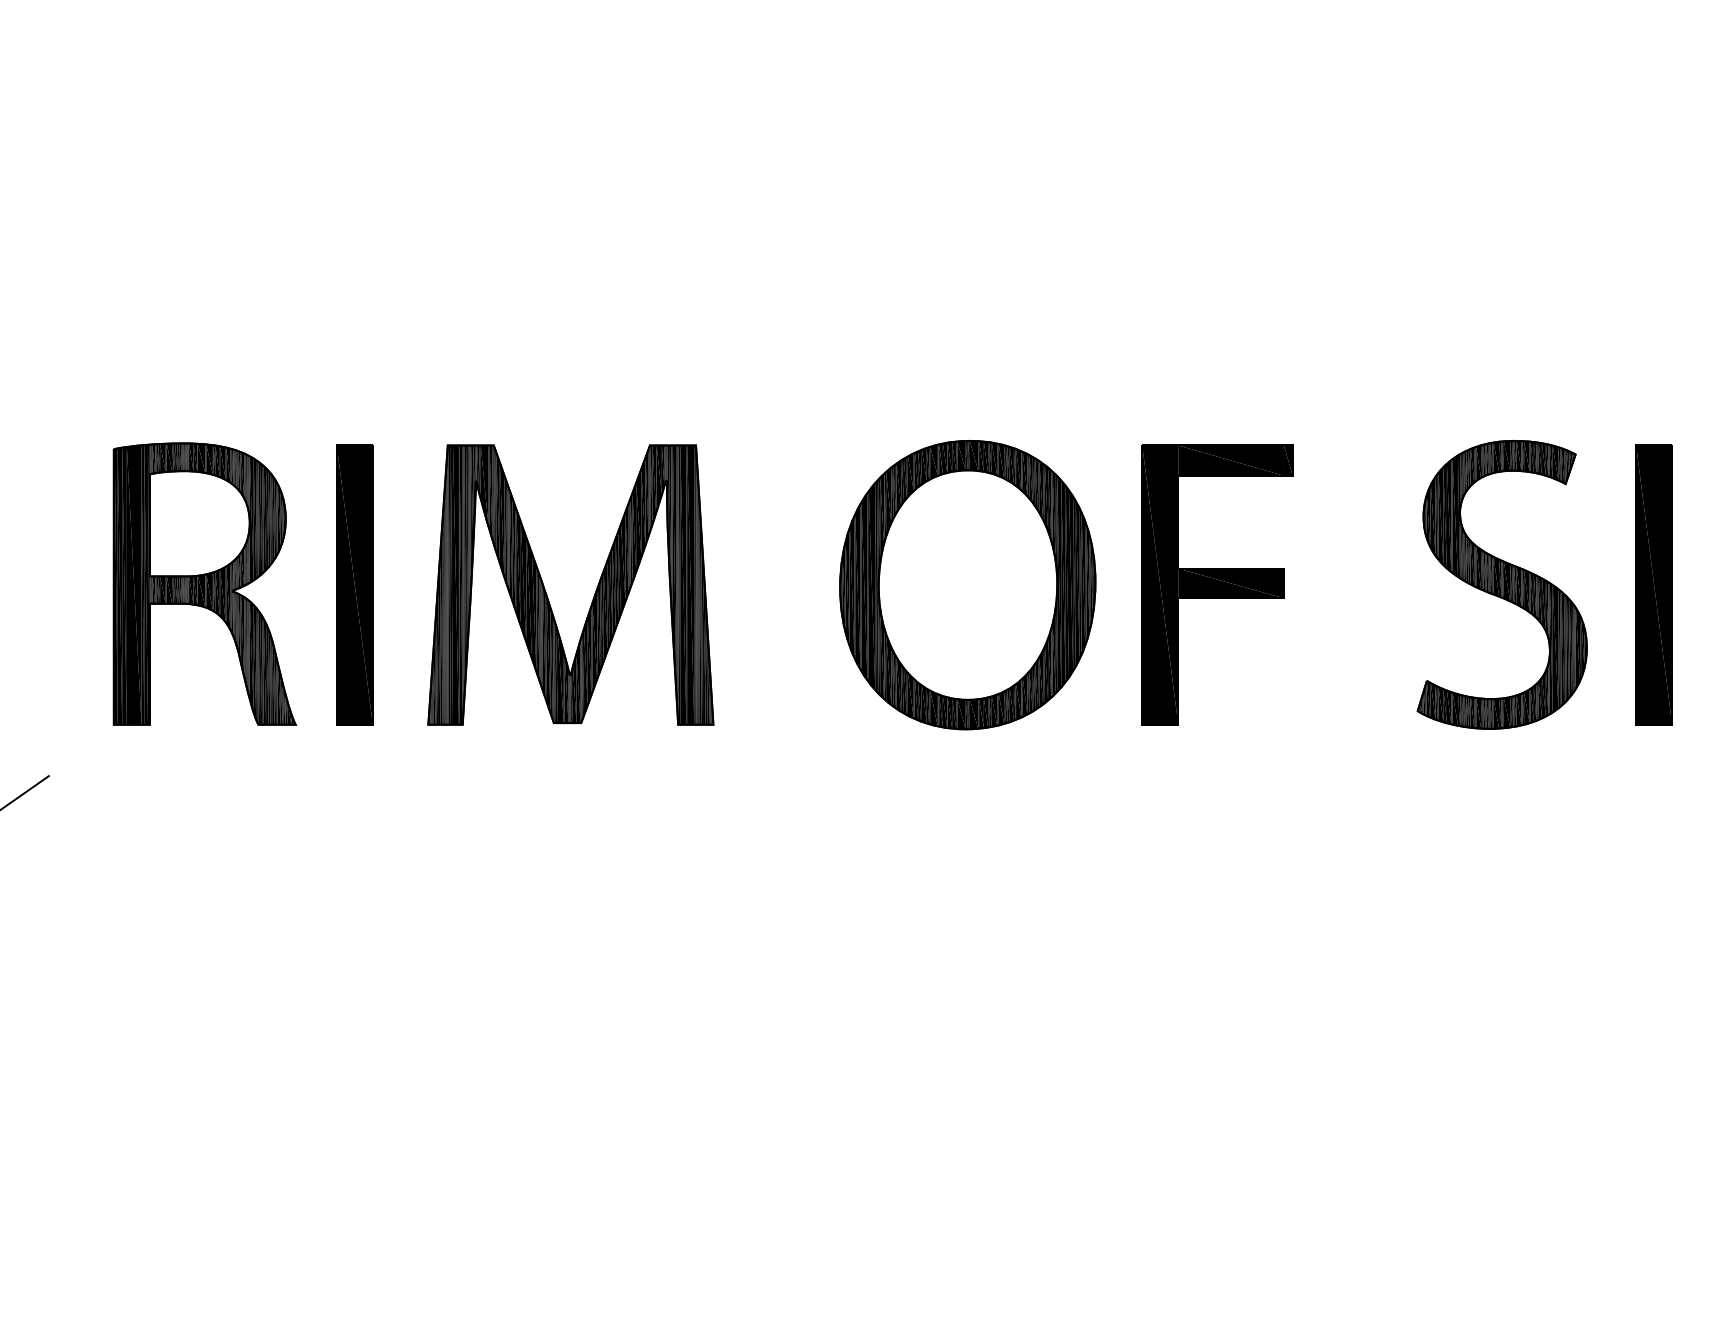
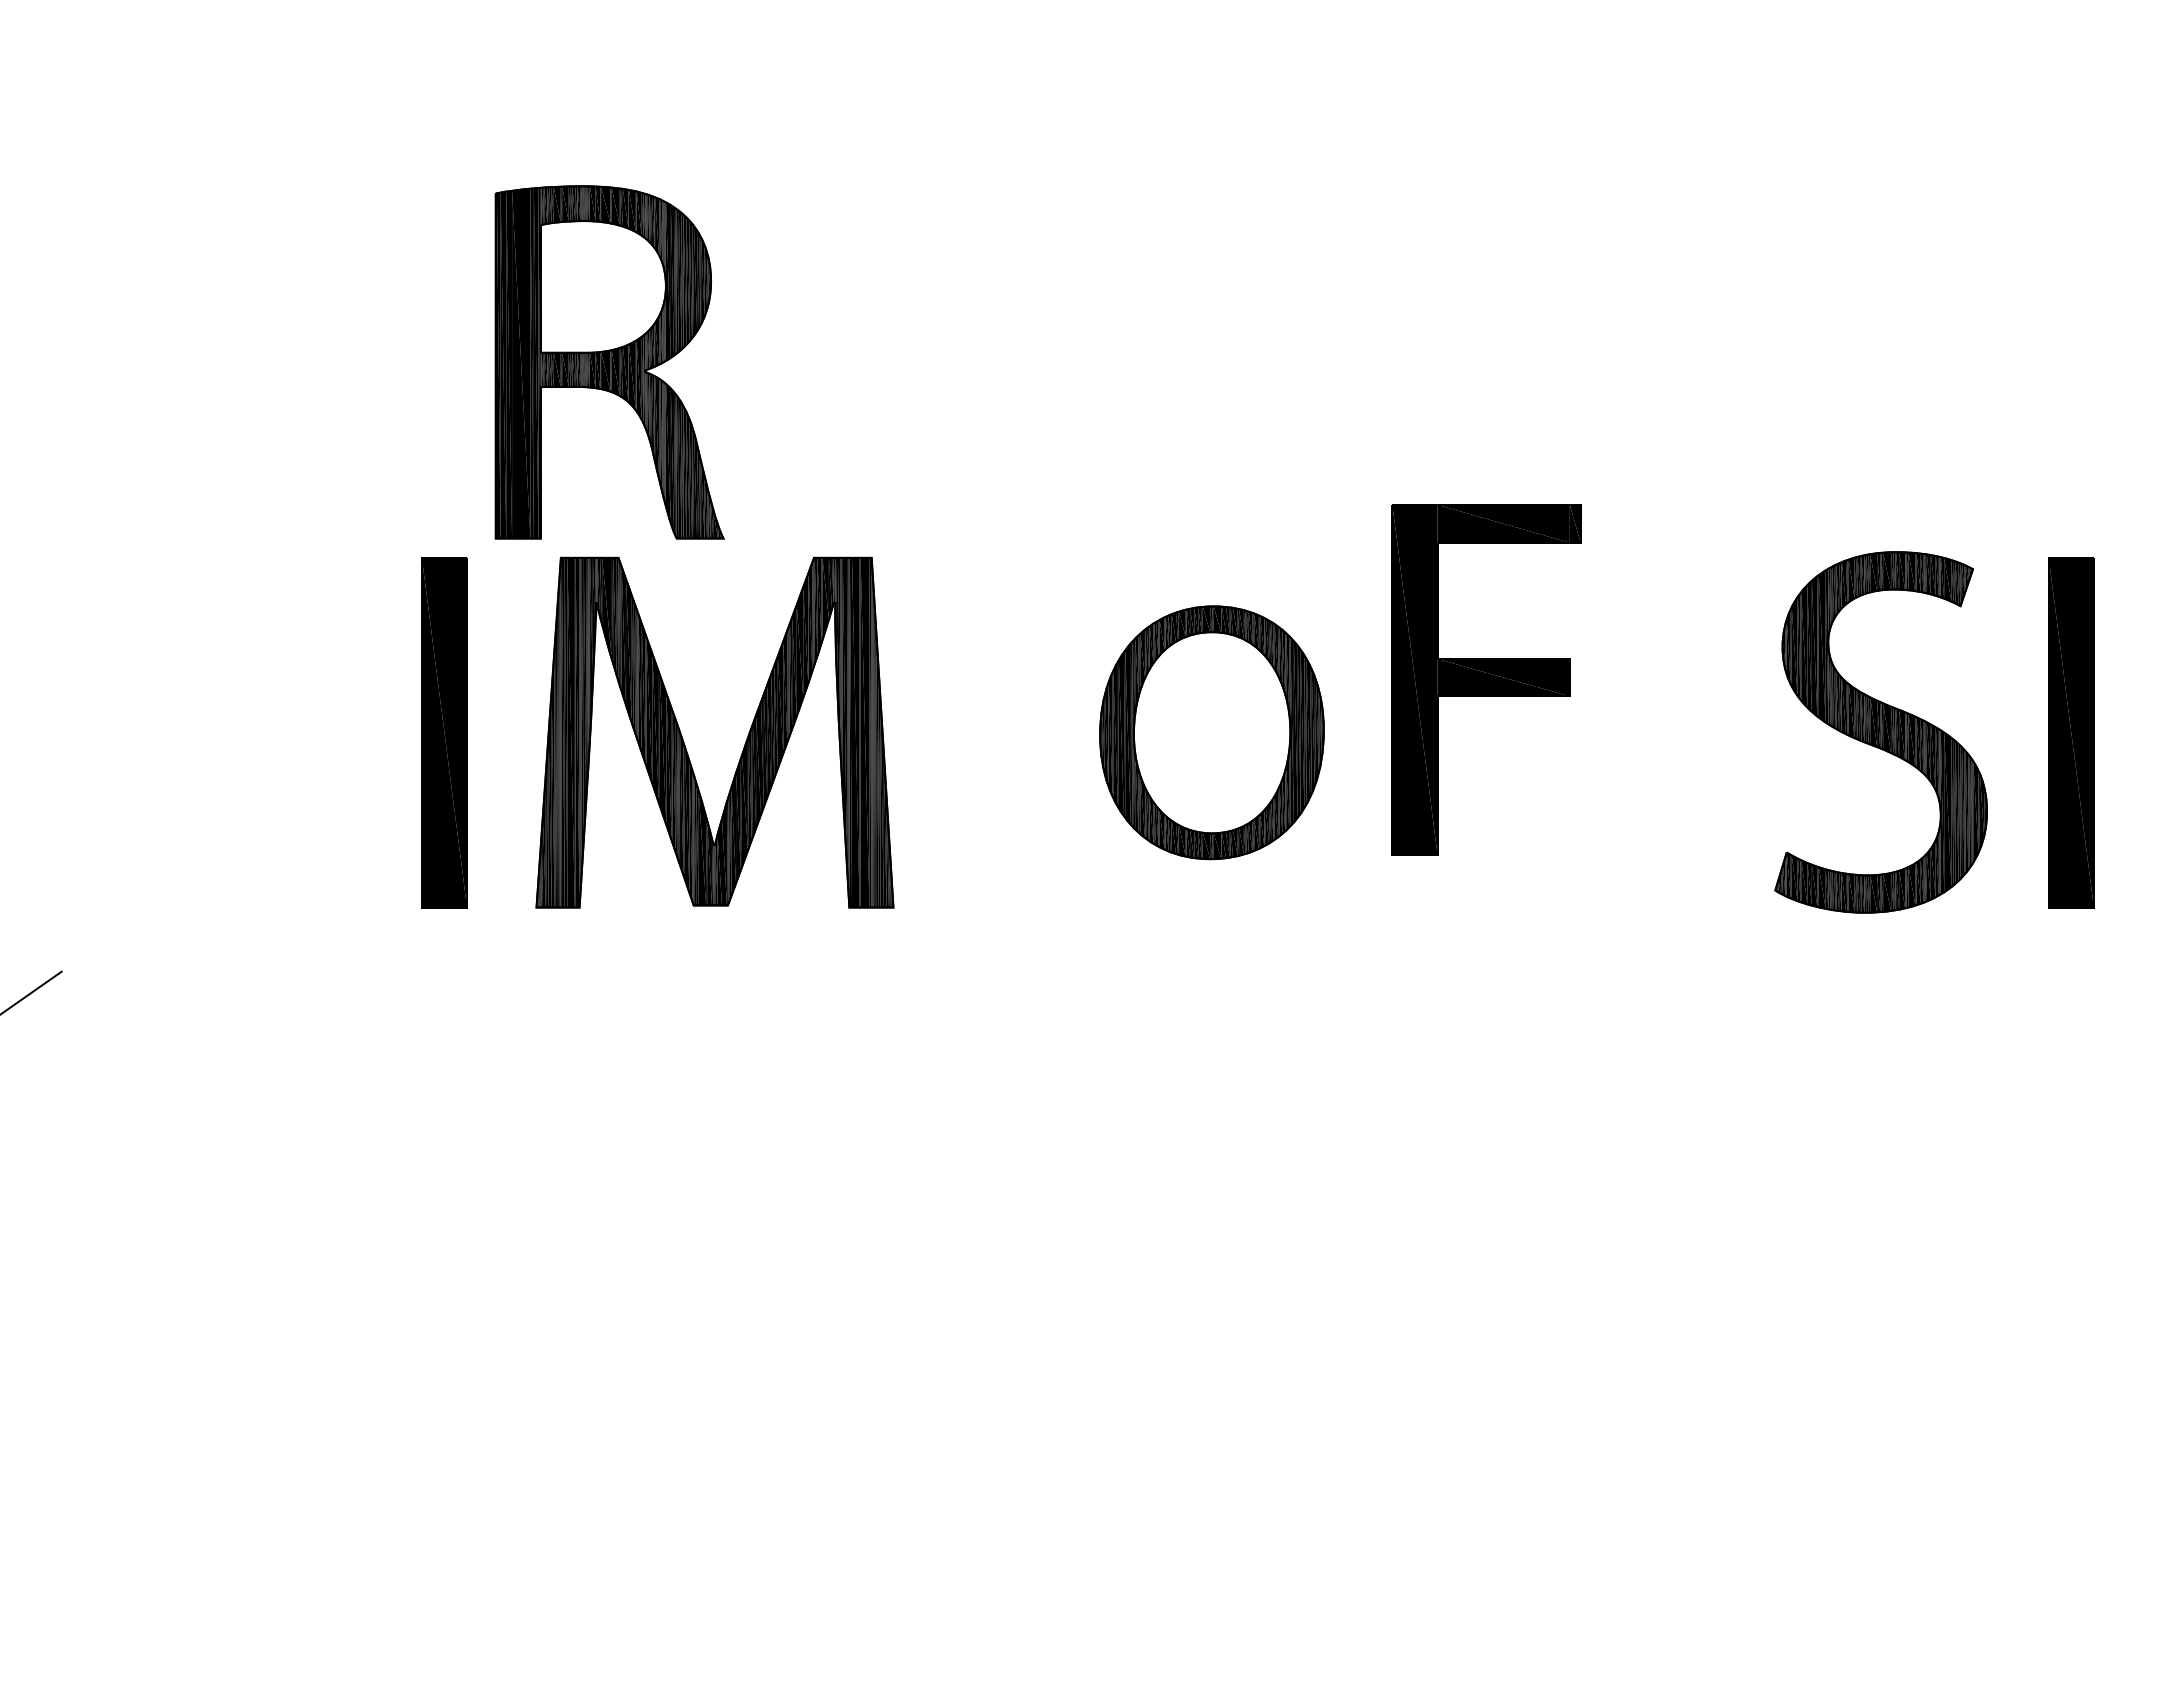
part: (204, 584) -> (609, 362), moved
part: (967, 584) -> (1211, 732), size x0.7
part: (1217, 584) -> (1486, 679), moved

